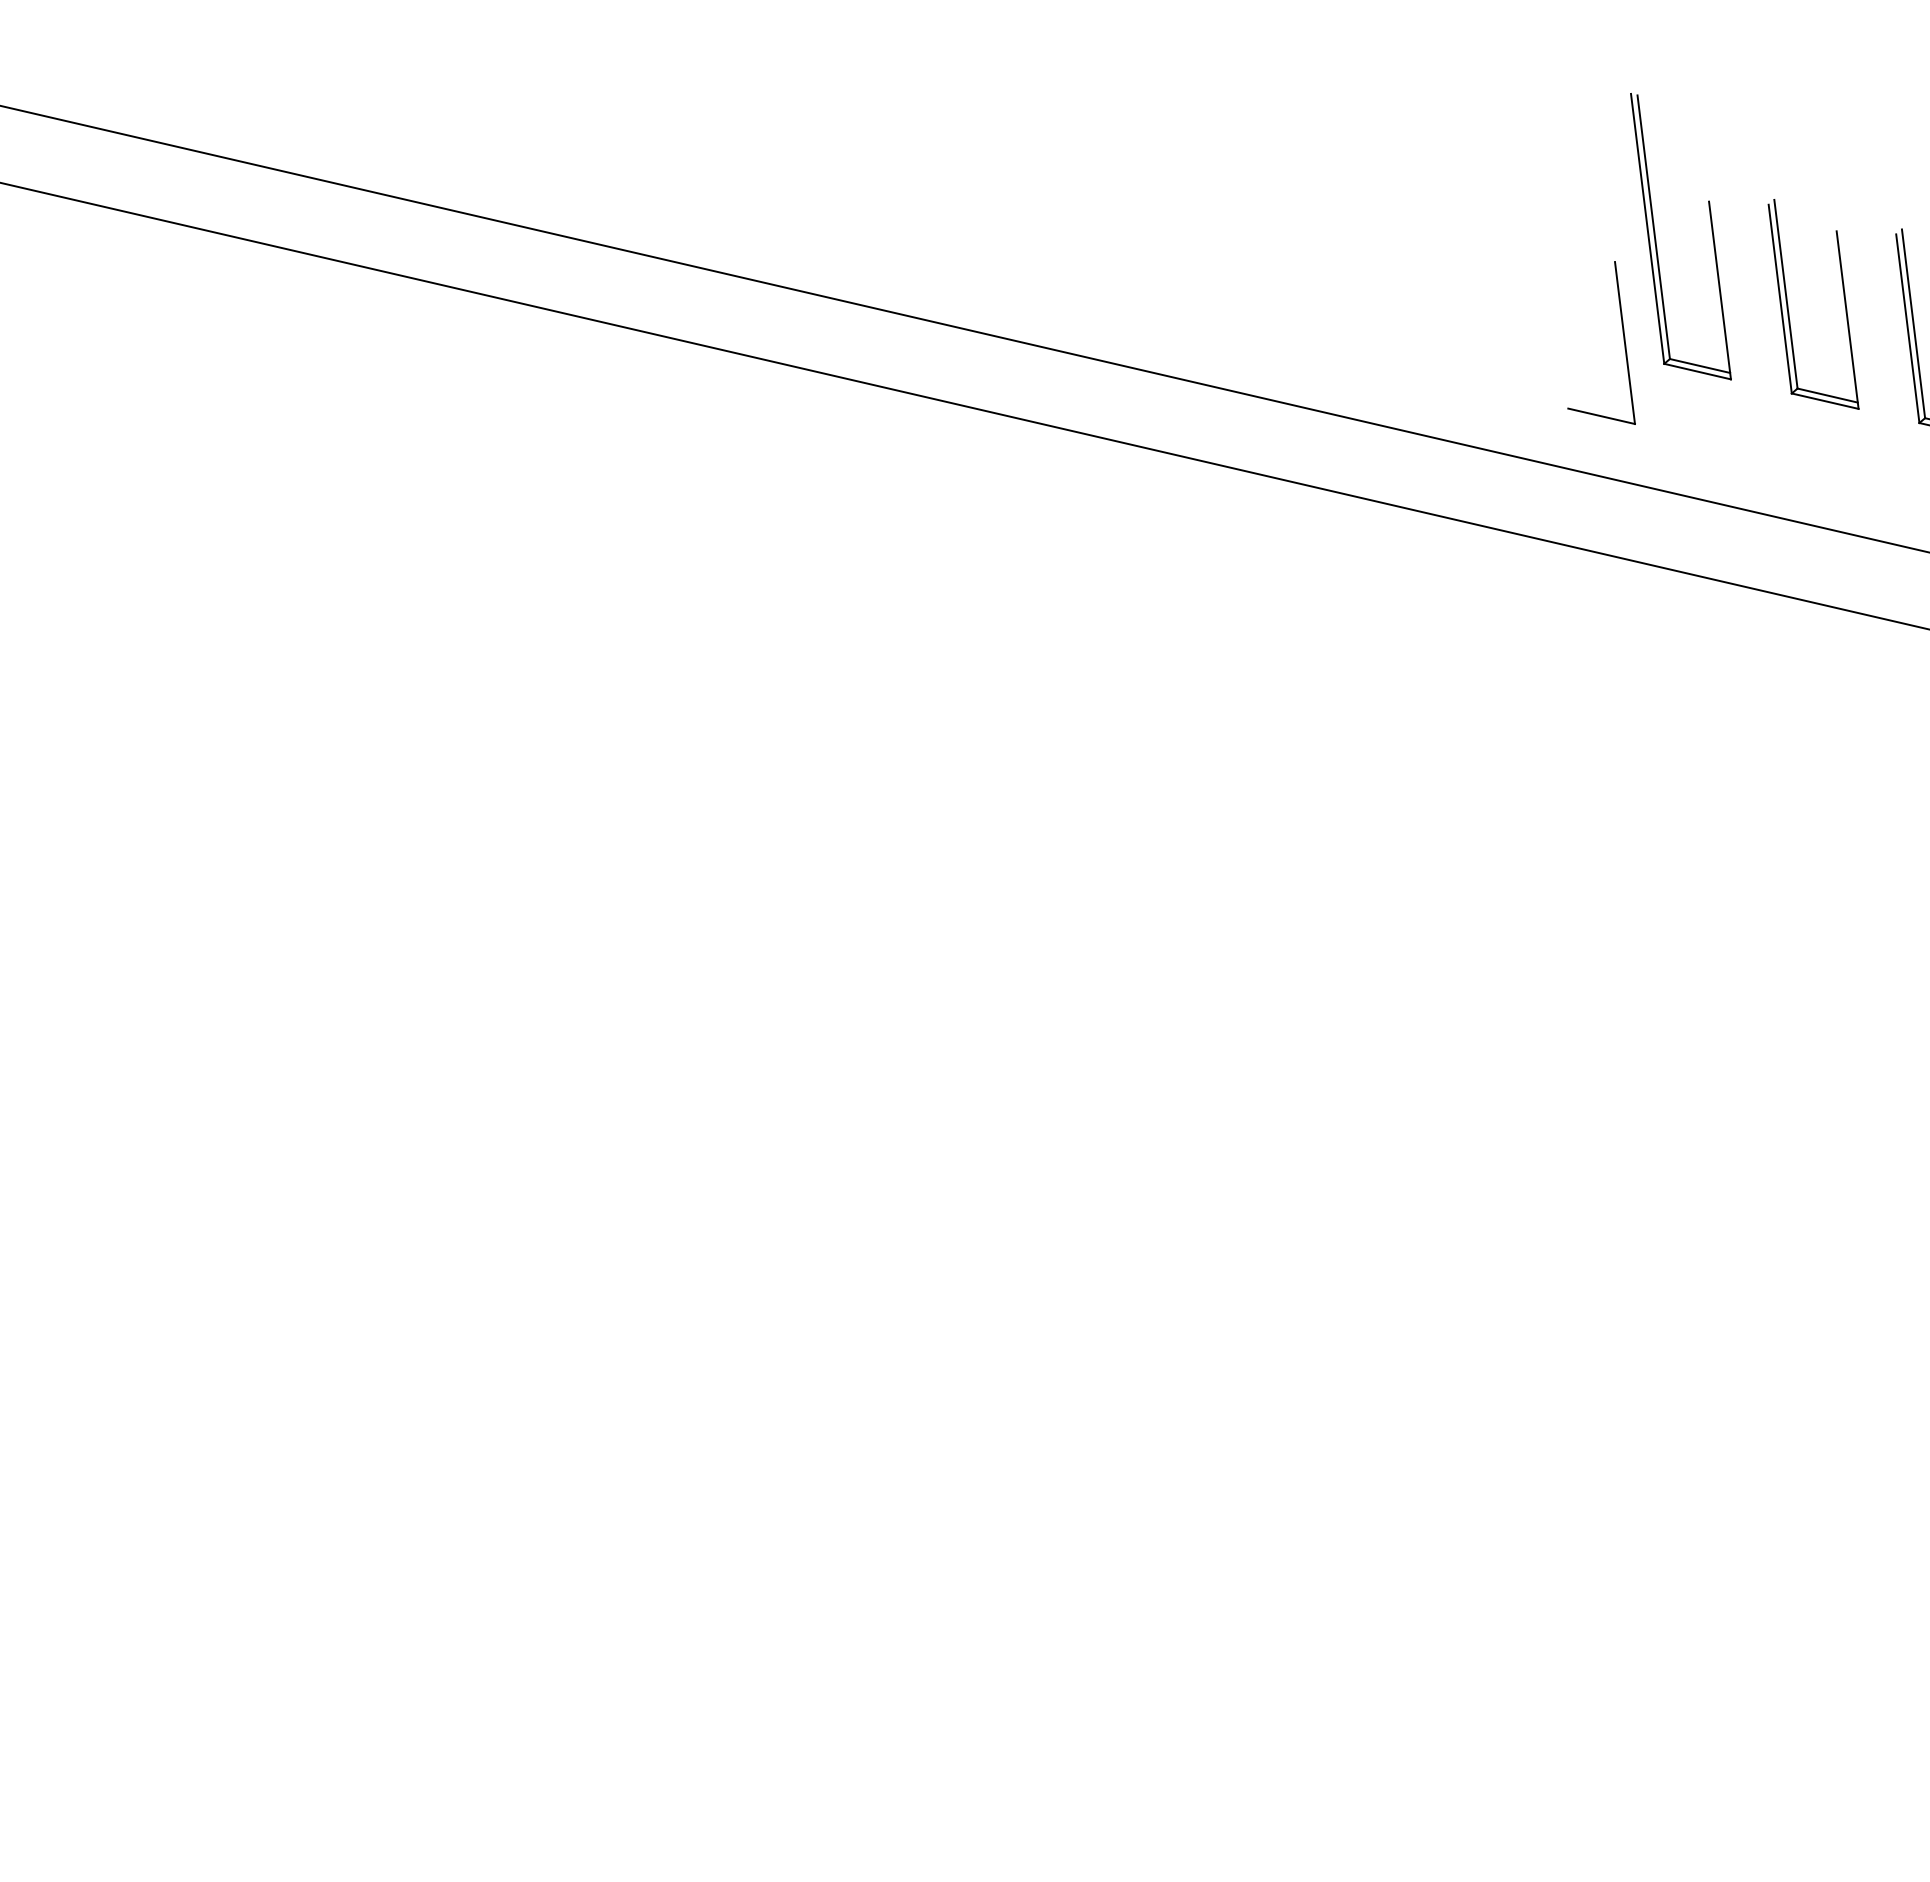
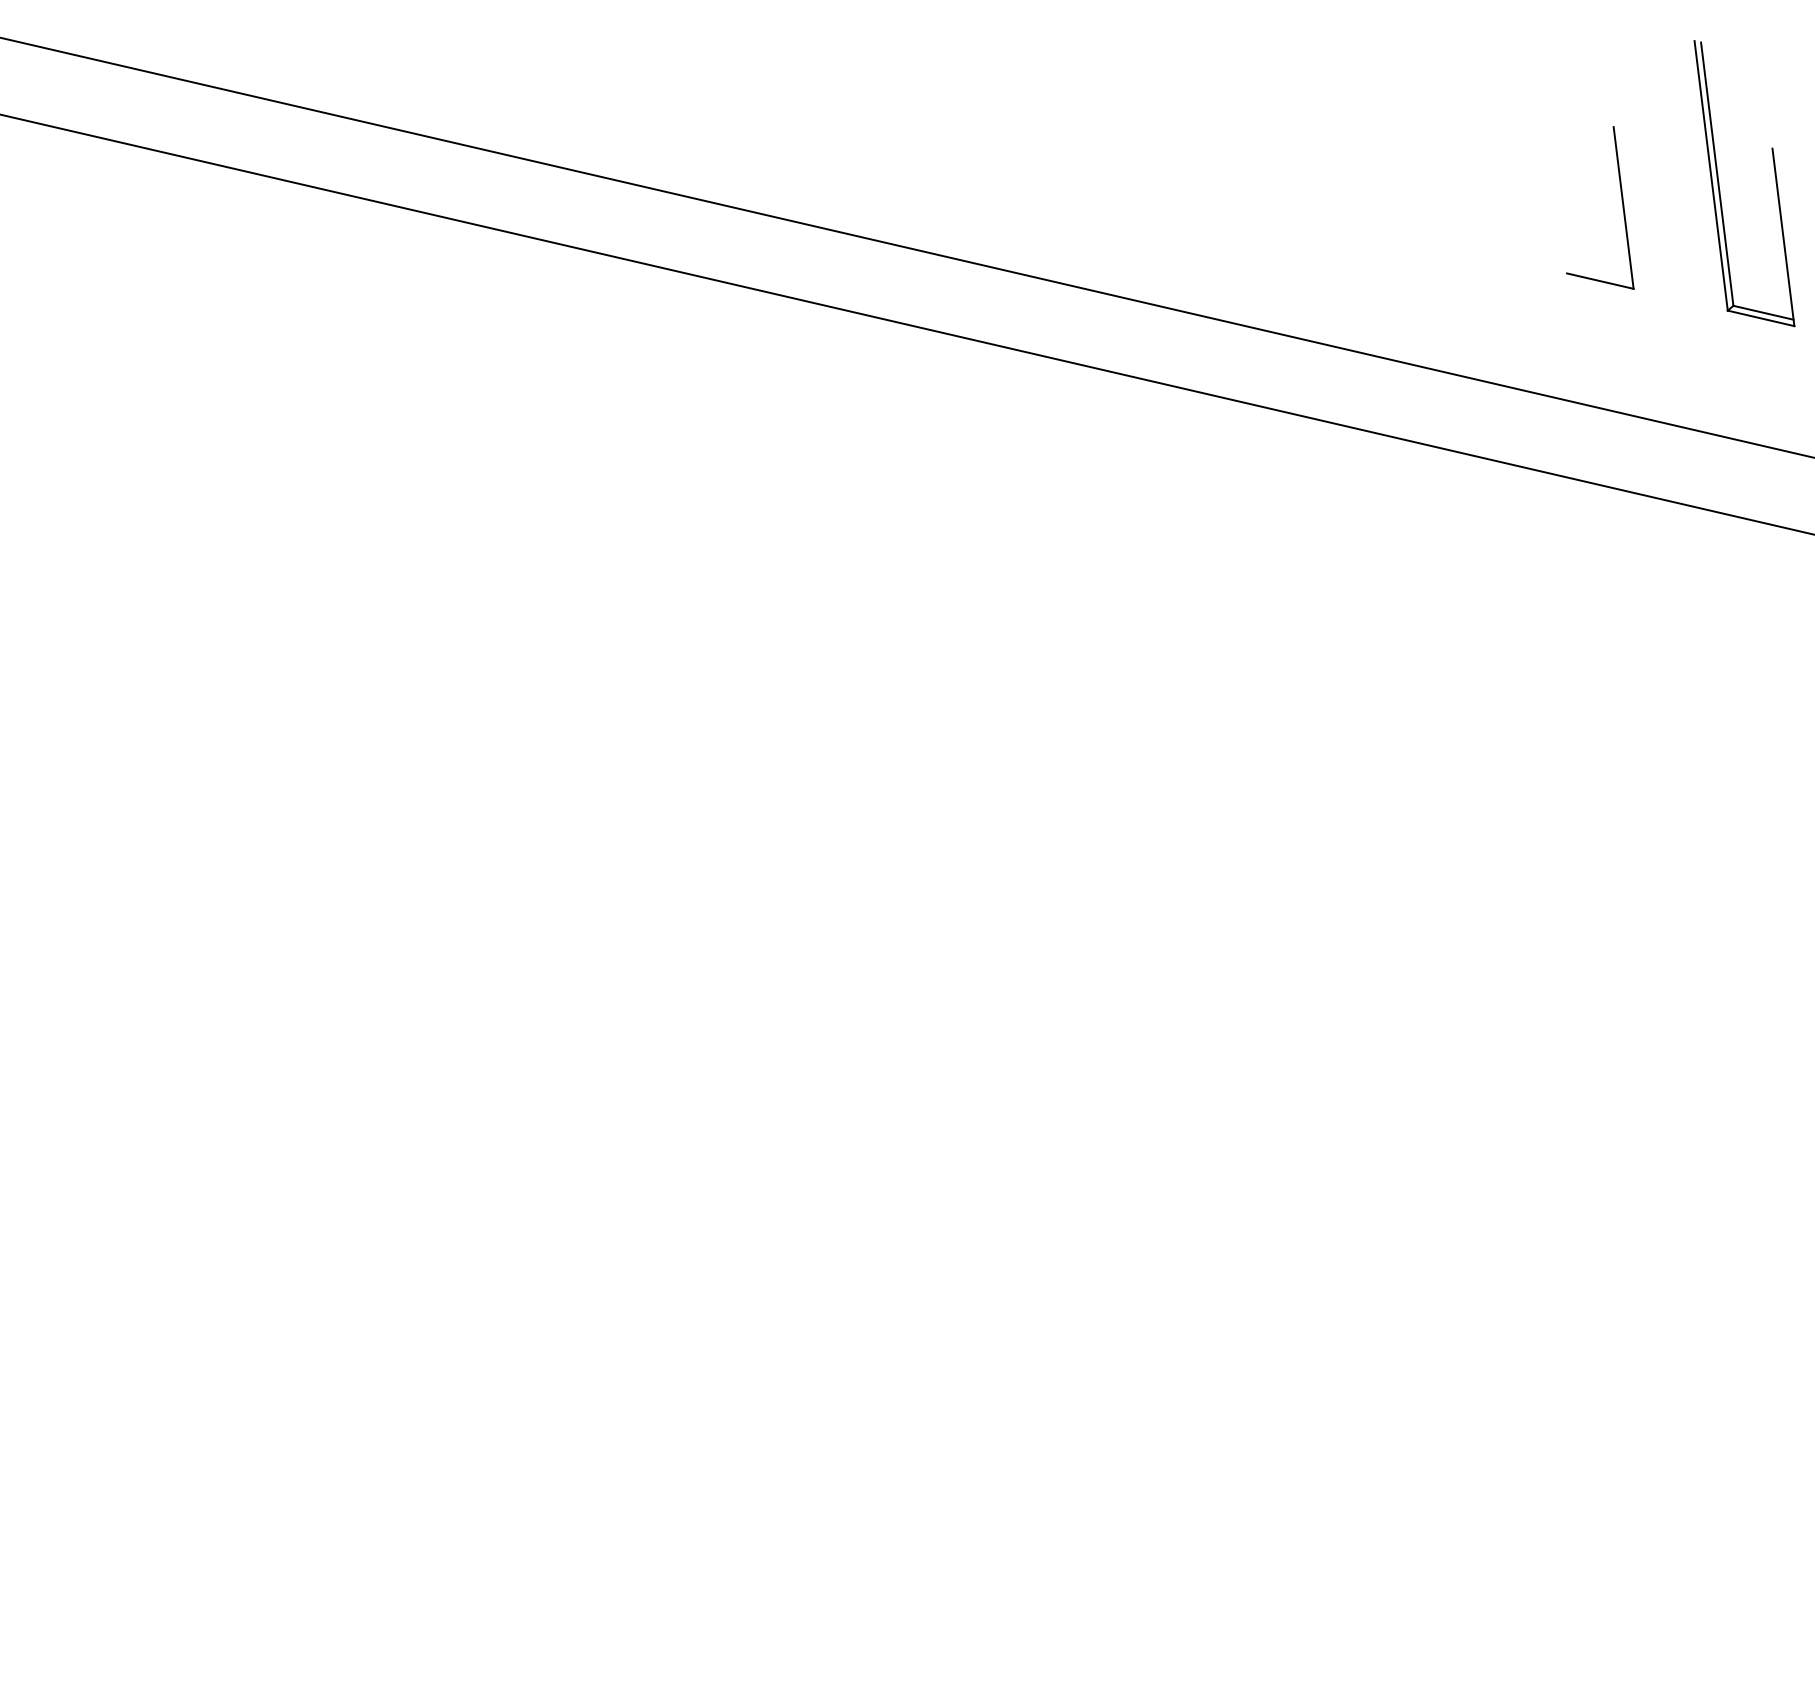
part: (1623, 341) -> (1622, 206), moved

